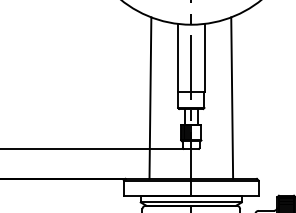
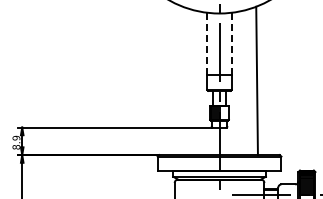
line: (178, 58) -> (207, 44), solid -> dashed
line: (204, 58) -> (231, 44), solid -> dashed
line: (149, 97) -> (181, 80), removed

